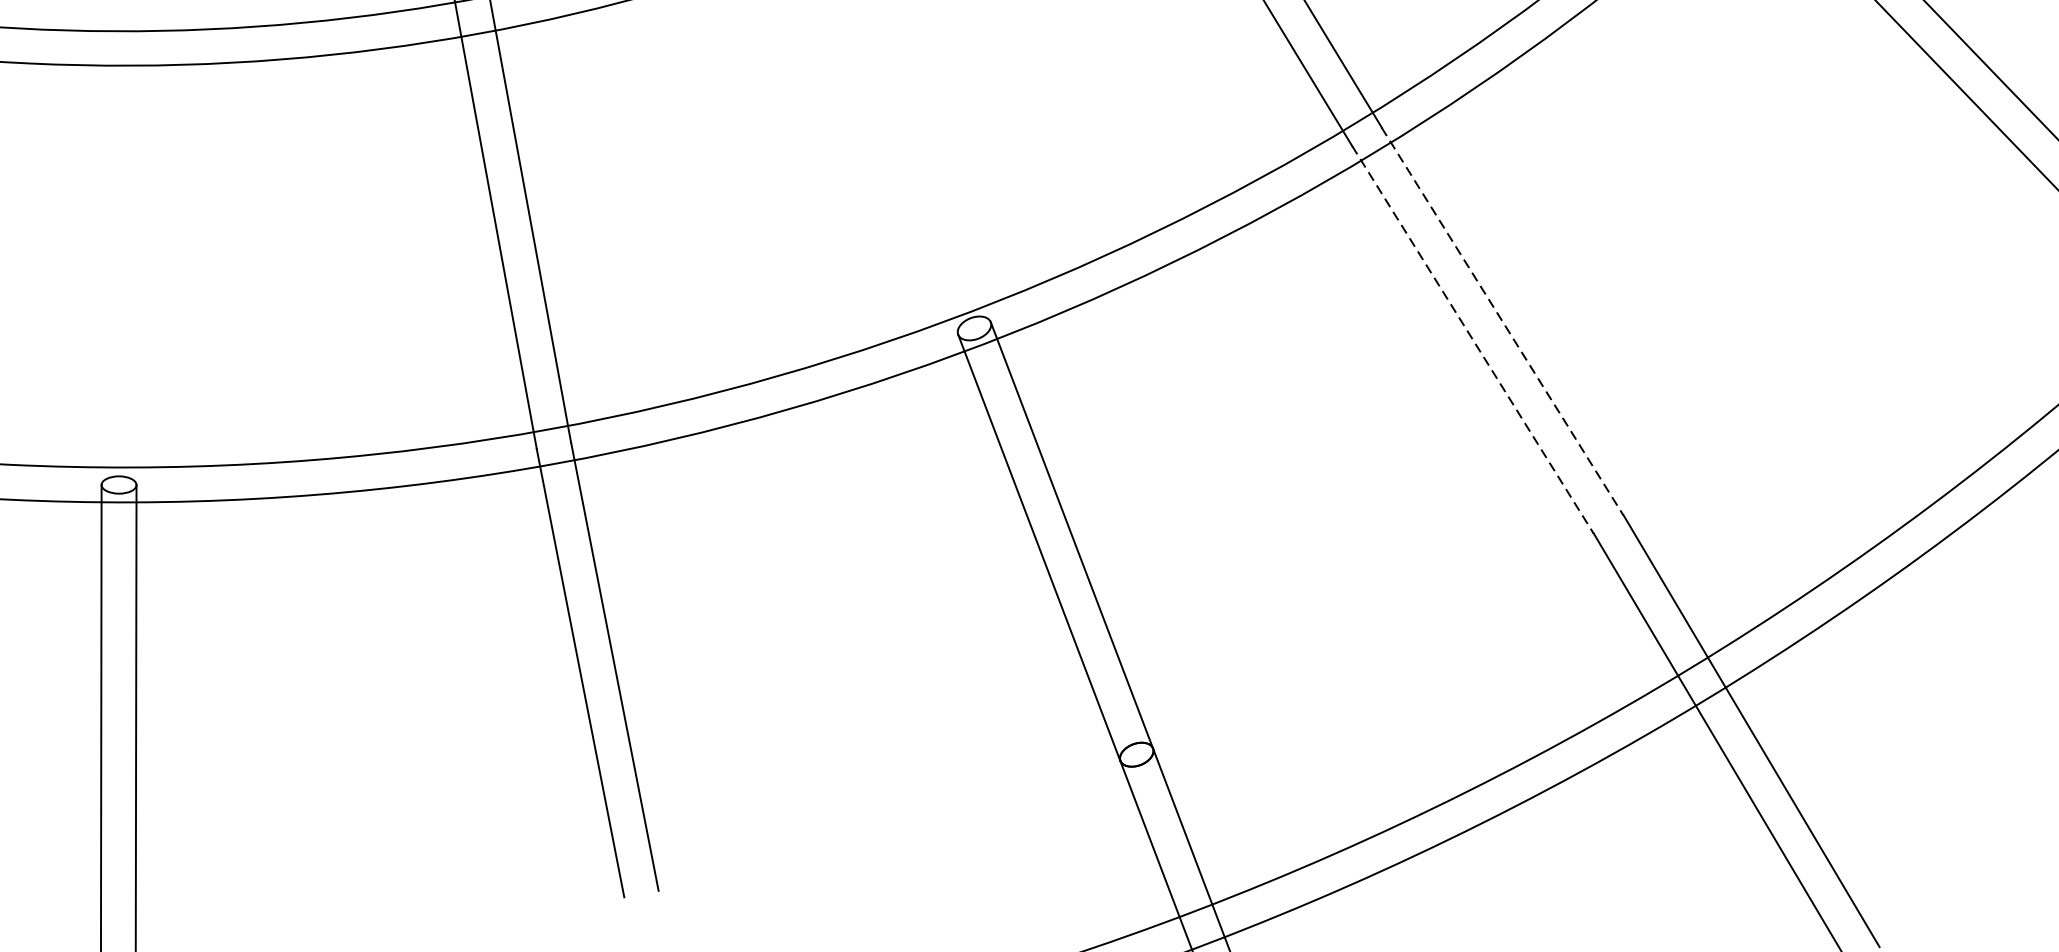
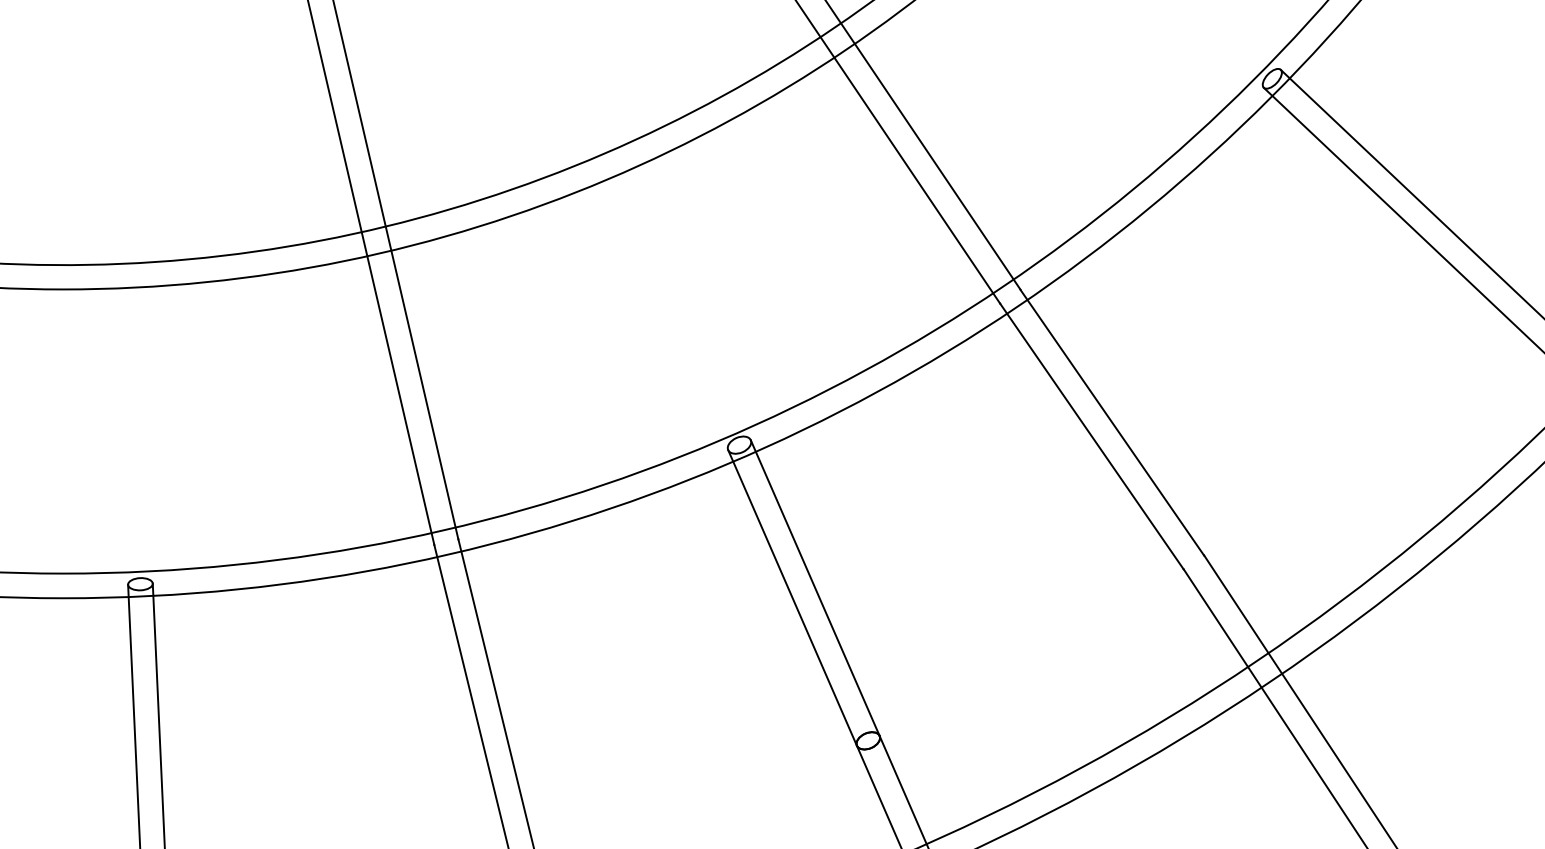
line: (1502, 321) -> (1112, 422), dashed -> solid
line: (1473, 339) -> (1092, 436), dashed -> solid

